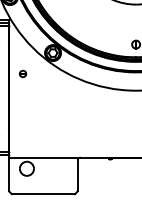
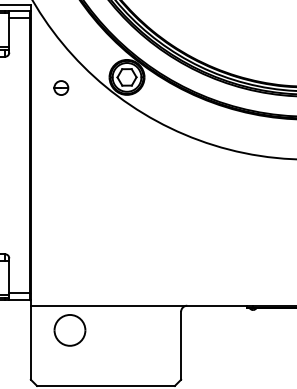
part: (23, 73) -> (62, 87), moved

